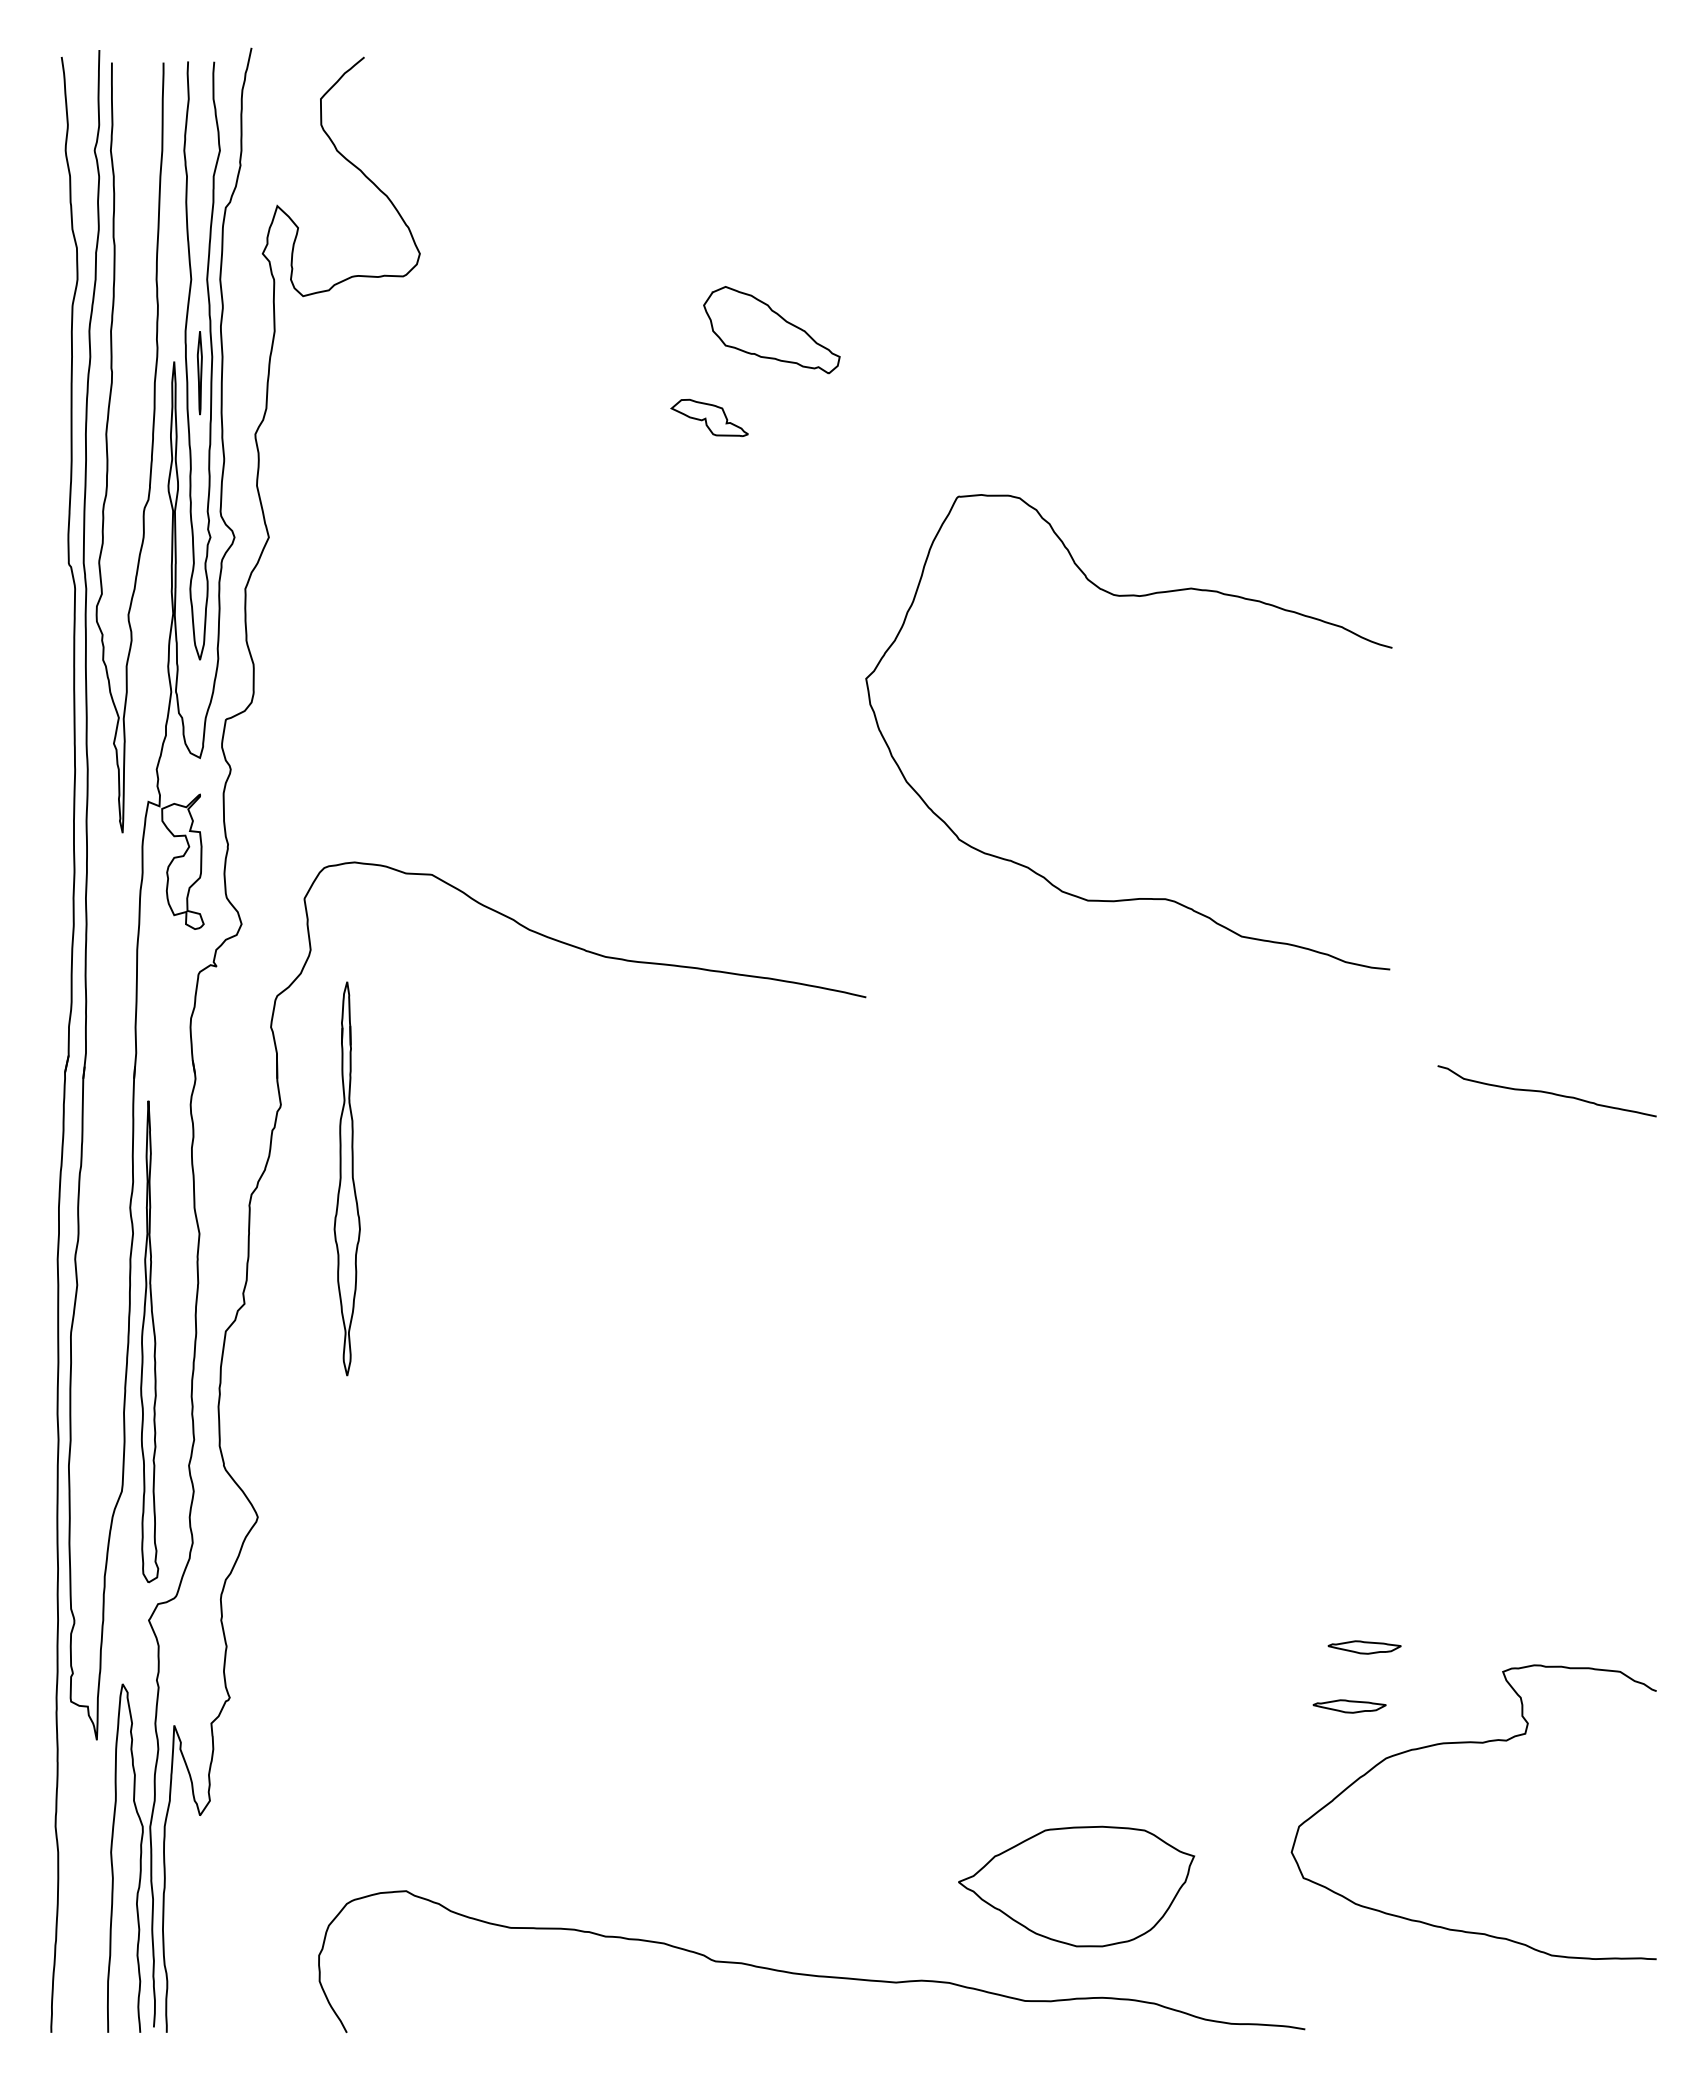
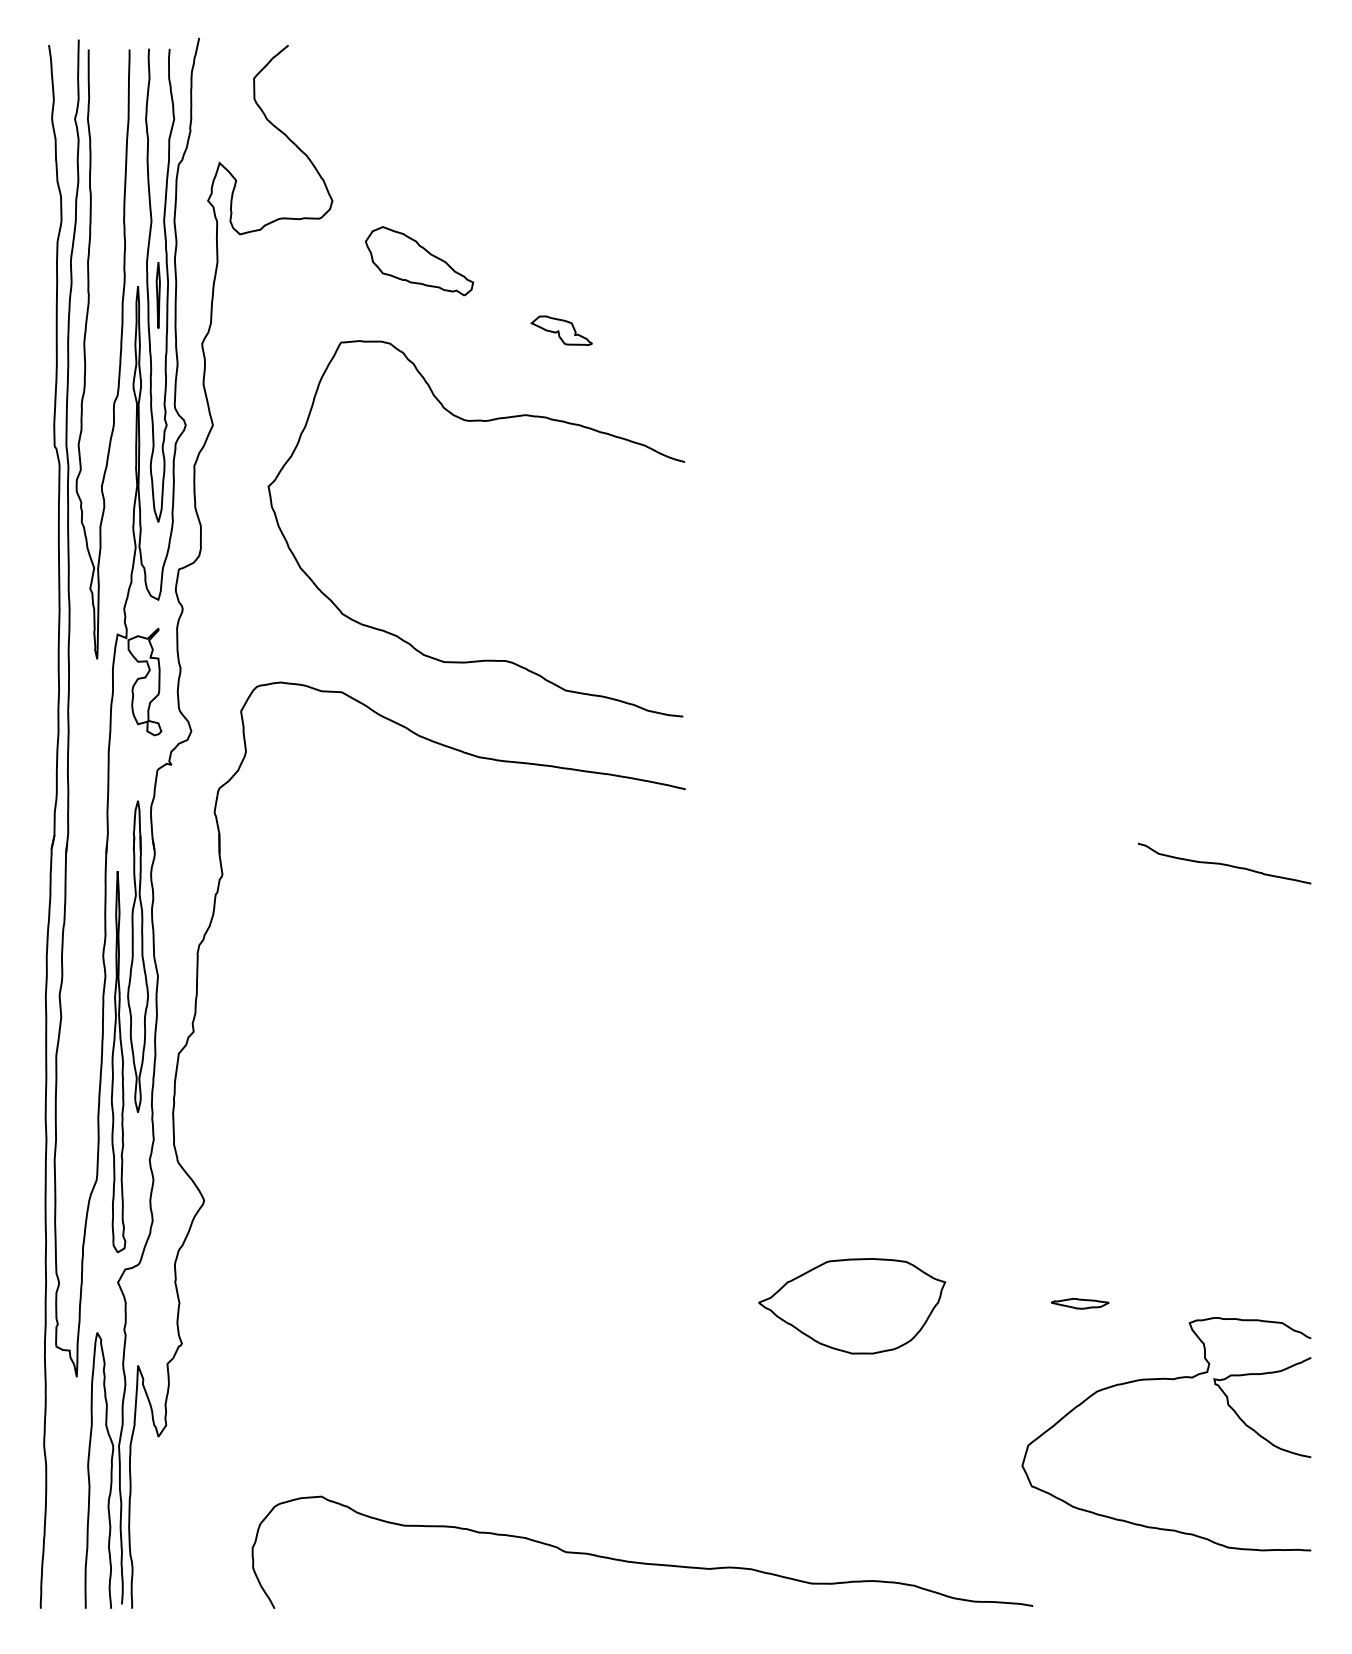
part: (771, 330) -> (419, 261), moved
curve: (1128, 596) -> (476, 421), moved
part: (346, 1178) -> (137, 956), moved
part: (1349, 1706) -> (1068, 1350), removed
curve: (1572, 1796) -> (1244, 1421), added
part: (1076, 1886) -> (852, 1306), moved

